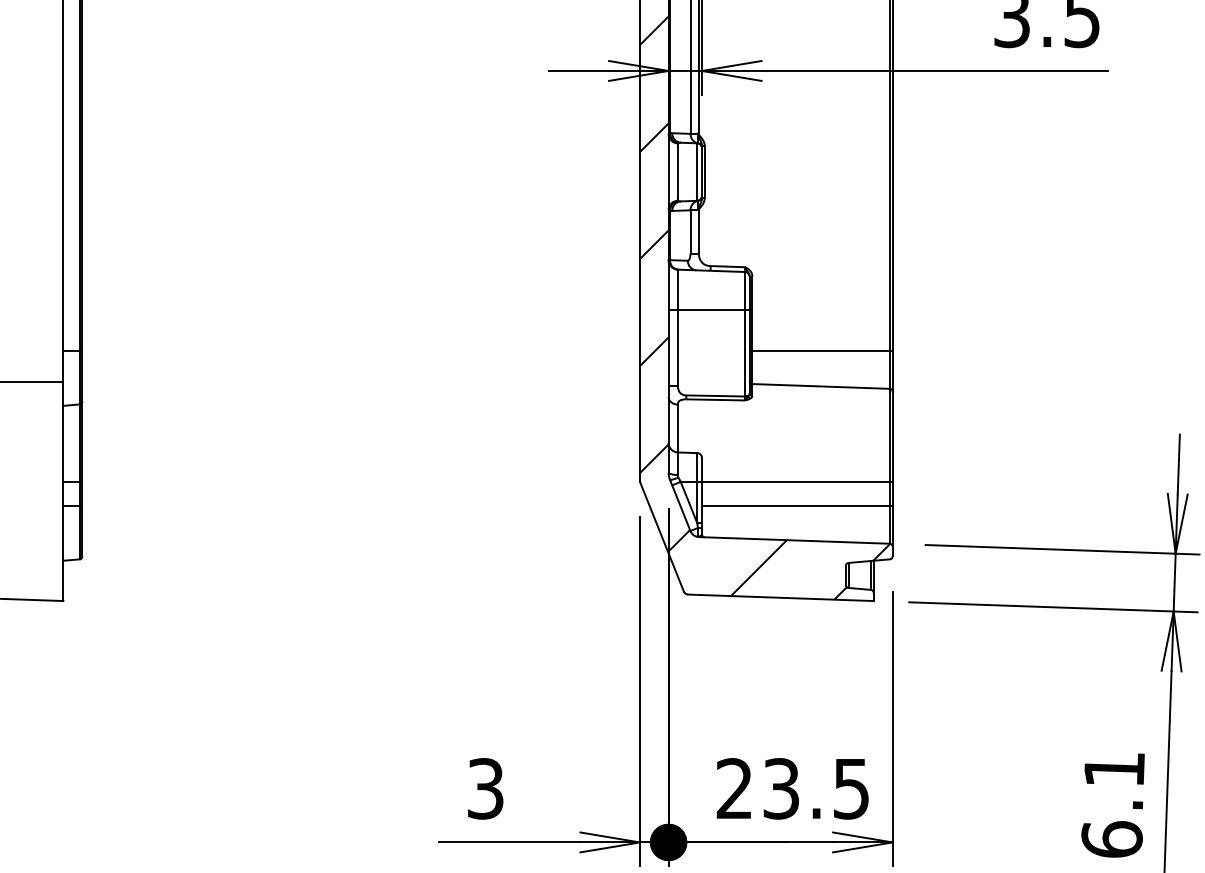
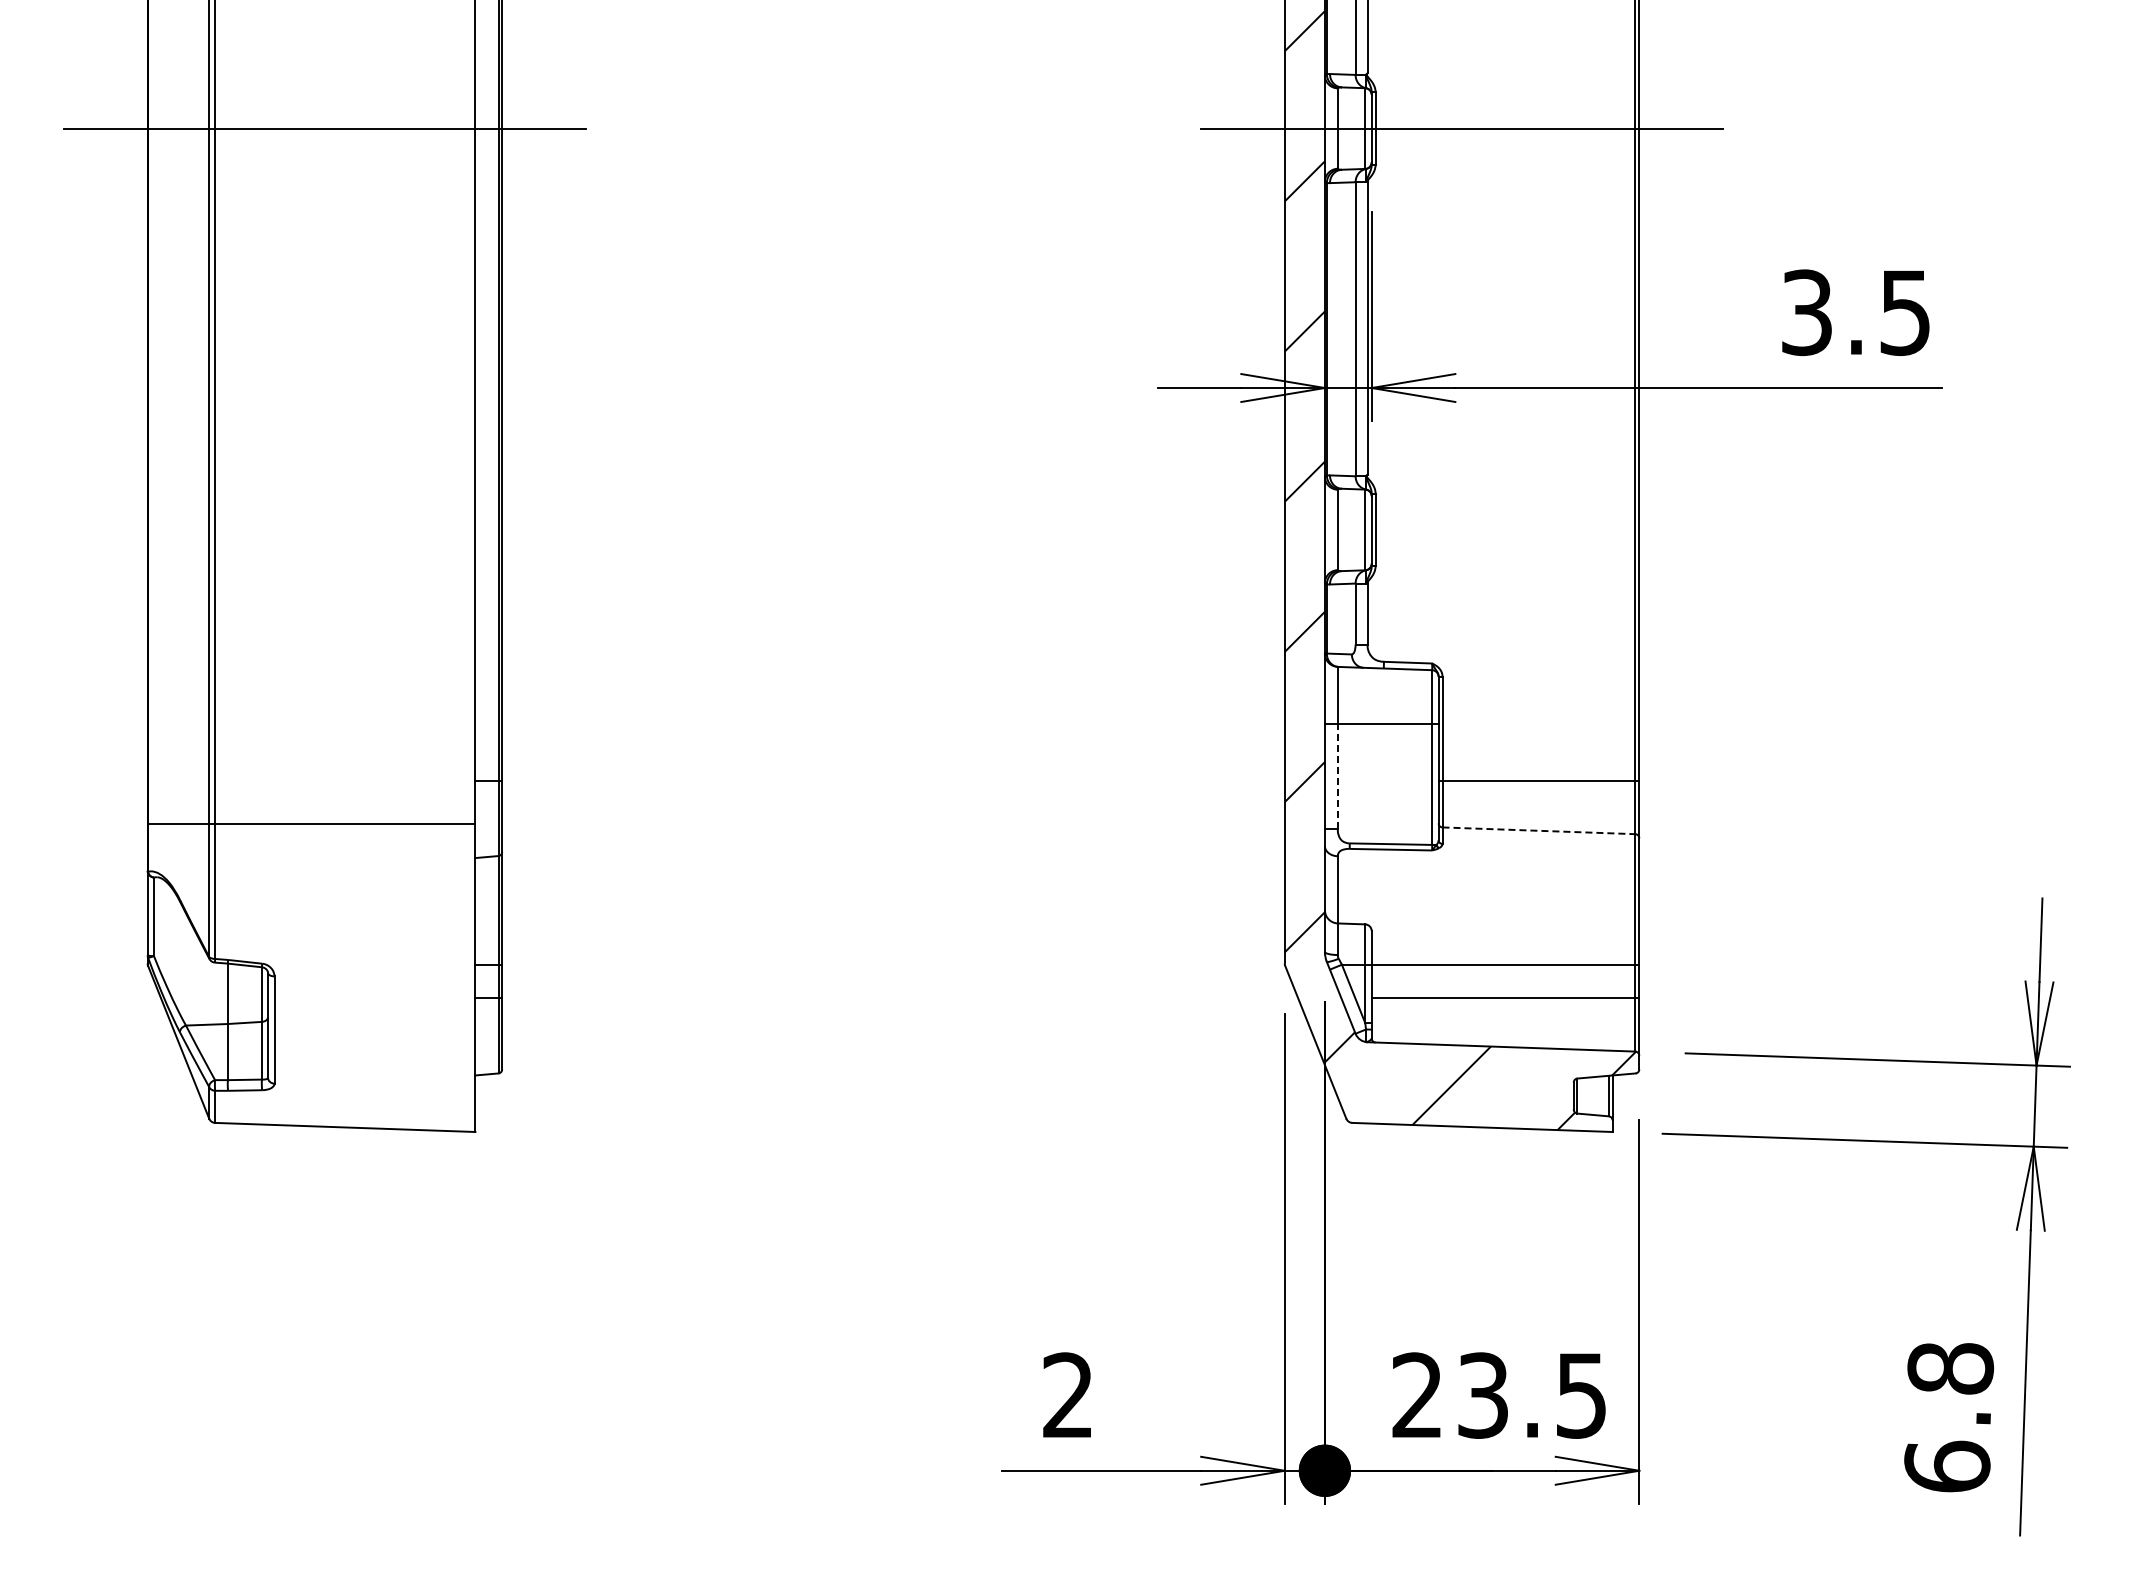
line: (677, 347) -> (1337, 776), solid -> dashed
line: (820, 386) -> (1538, 830), solid -> dashed
text: (1114, 769) -> (1950, 1368), 6.1 -> 6.8
text: (485, 788) -> (1067, 1395), 3 -> 2

